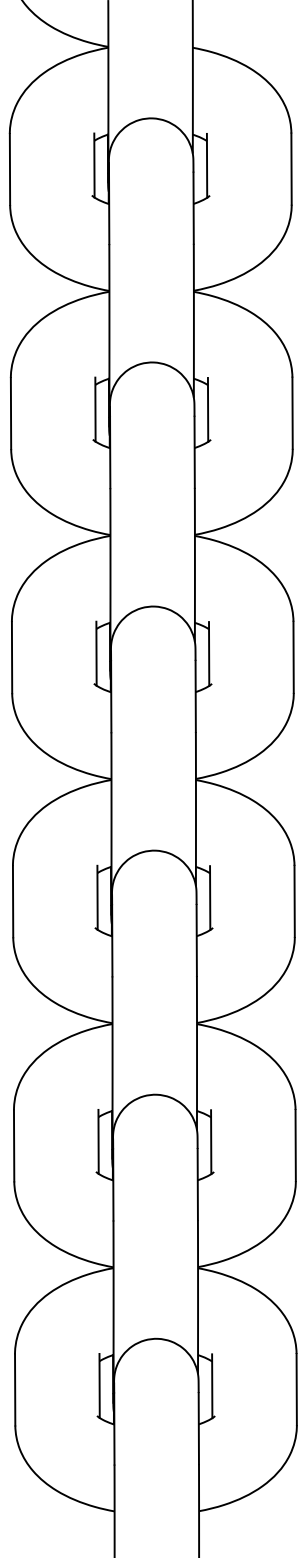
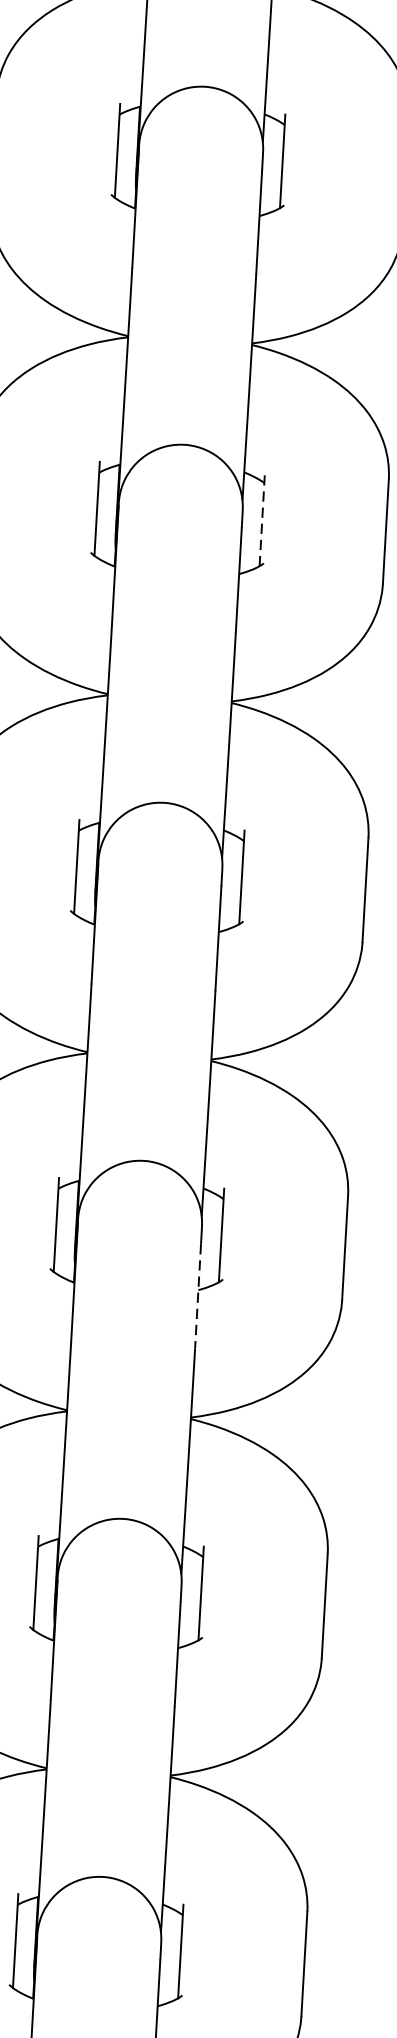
line: (208, 409) -> (262, 518), solid -> dashed
line: (196, 940) -> (197, 1296), solid -> dashed

